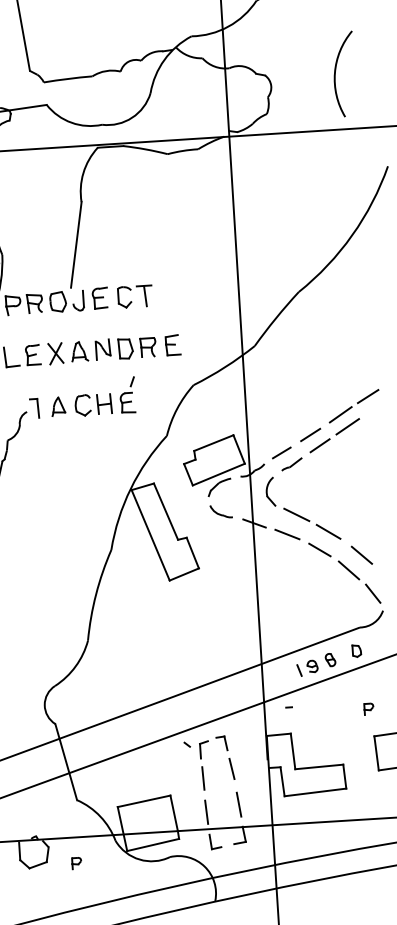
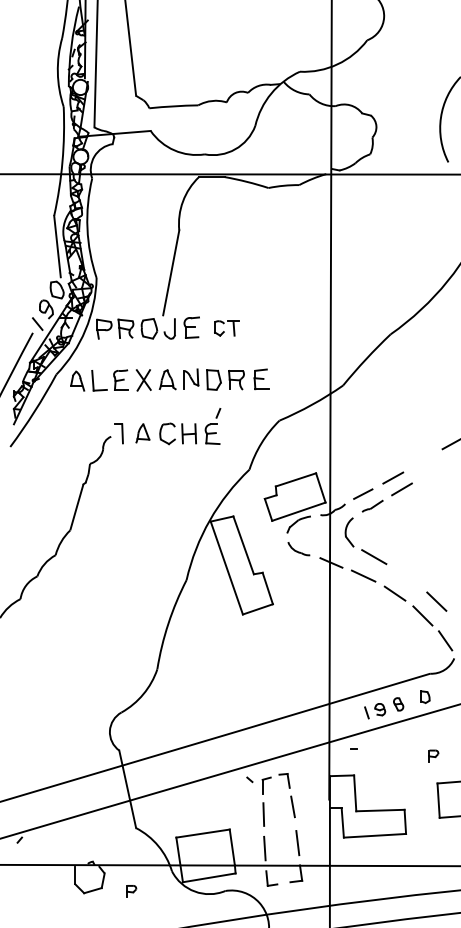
part: (134, 296) -> (226, 328), size x0.7
line: (340, 414) -> (424, 459), removed
line: (347, 427) -> (430, 472), removed
line: (328, 531) -> (404, 575), removed

